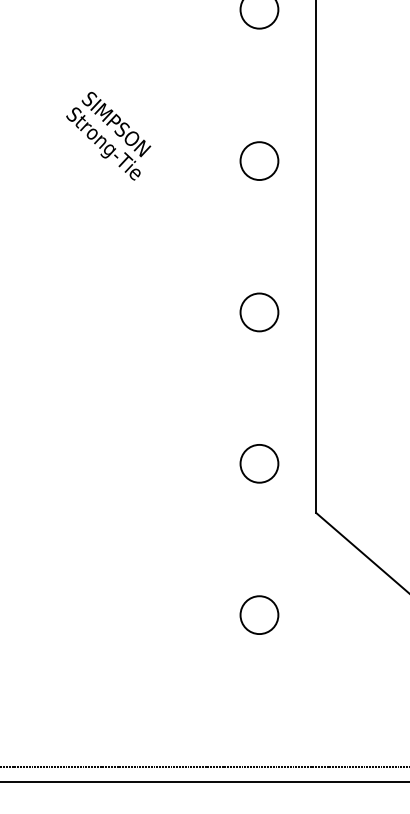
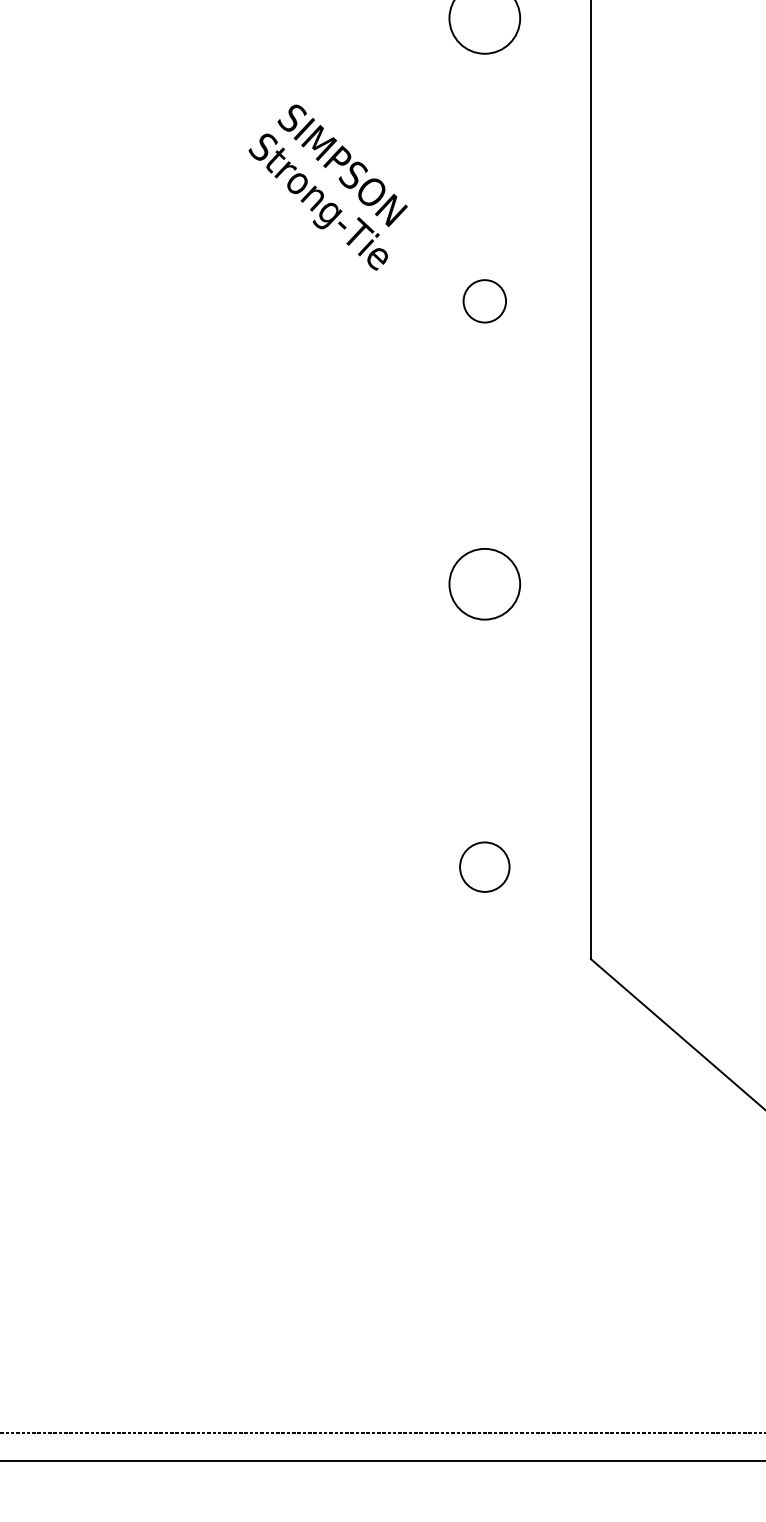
text: (108, 136) -> (327, 188), moved
circle: (259, 161) -> (484, 302), size x0.6
circle: (259, 463) -> (484, 866), size x0.7
circle: (259, 614) -> (484, 1148), removed

